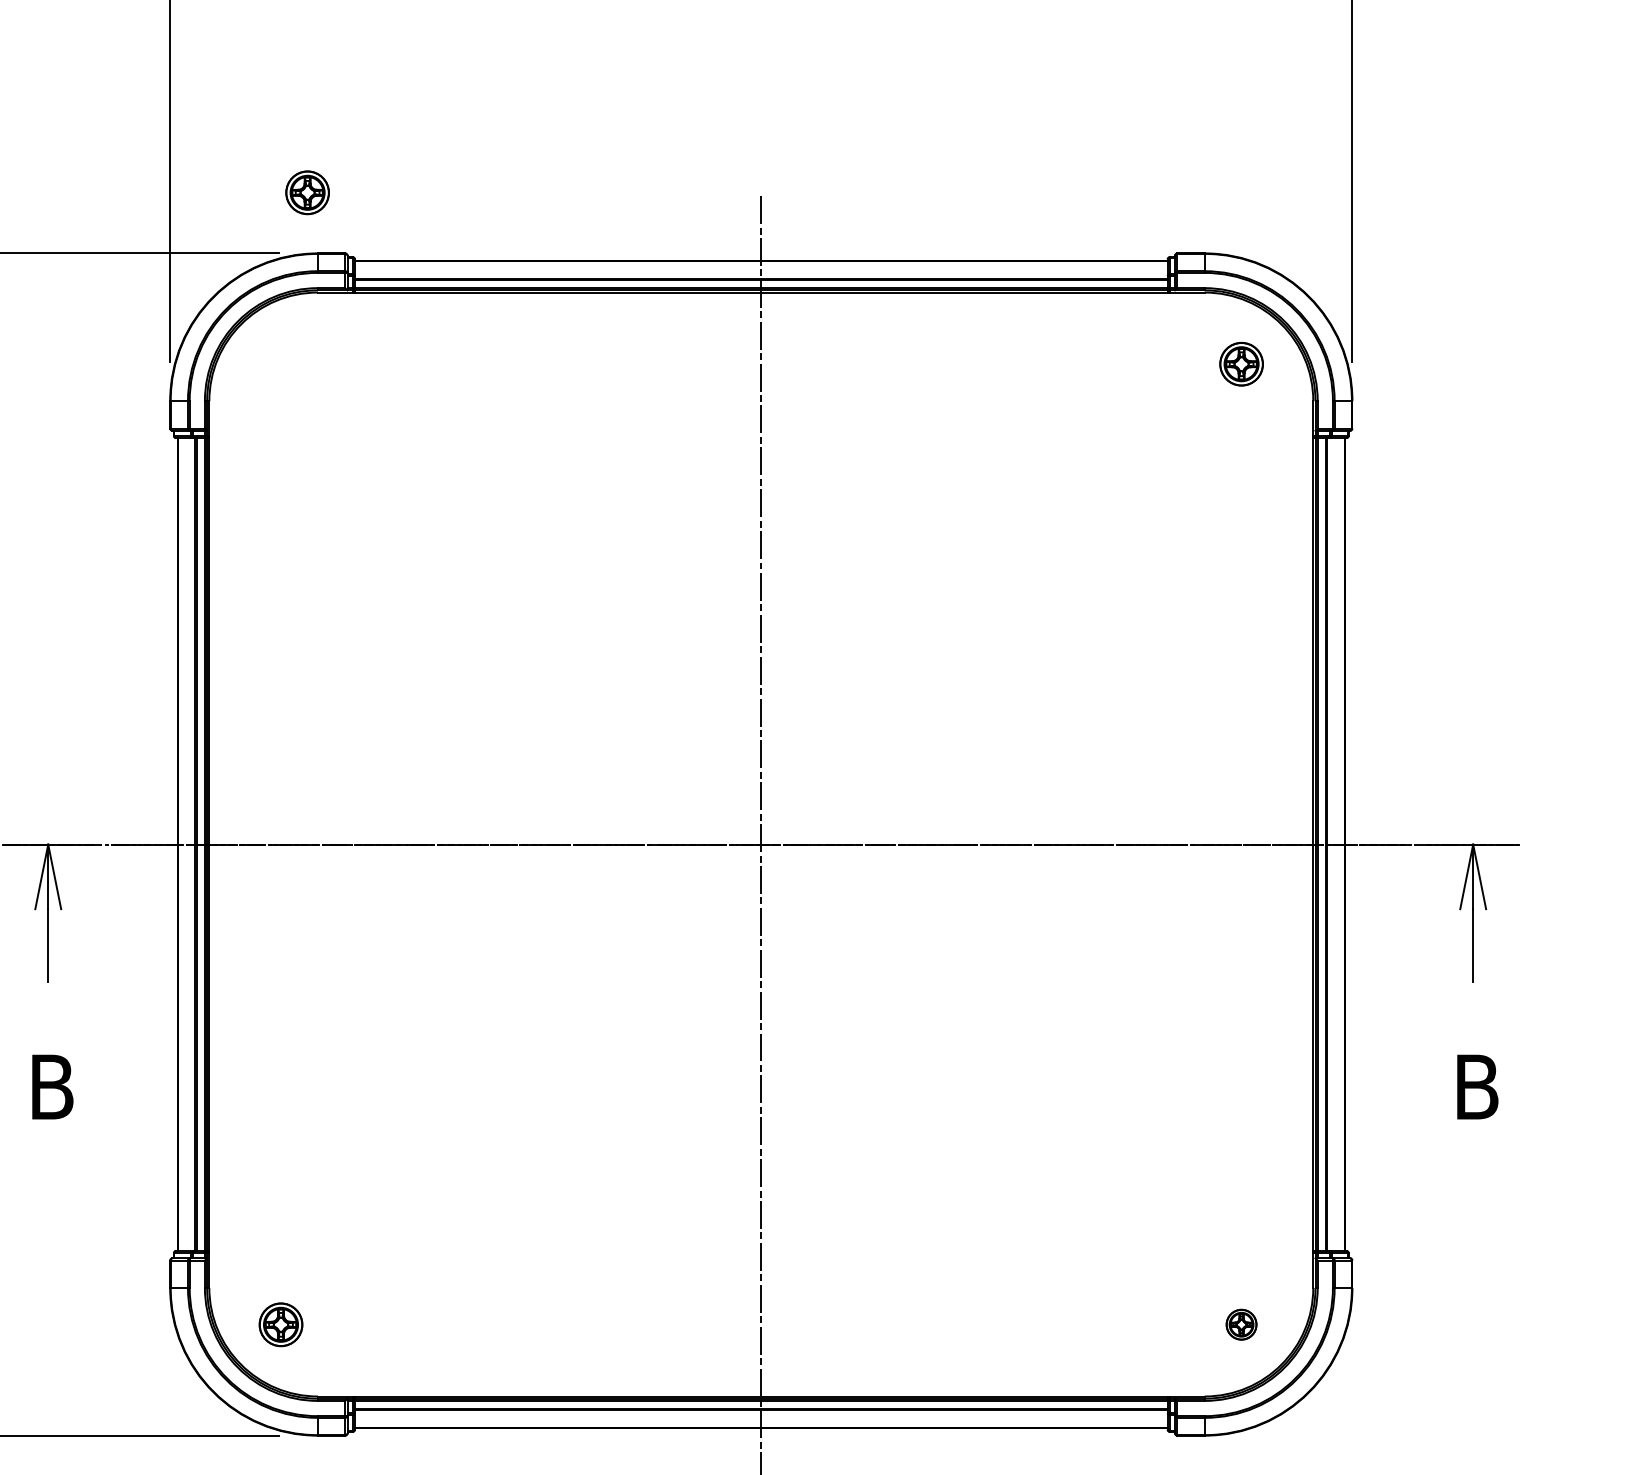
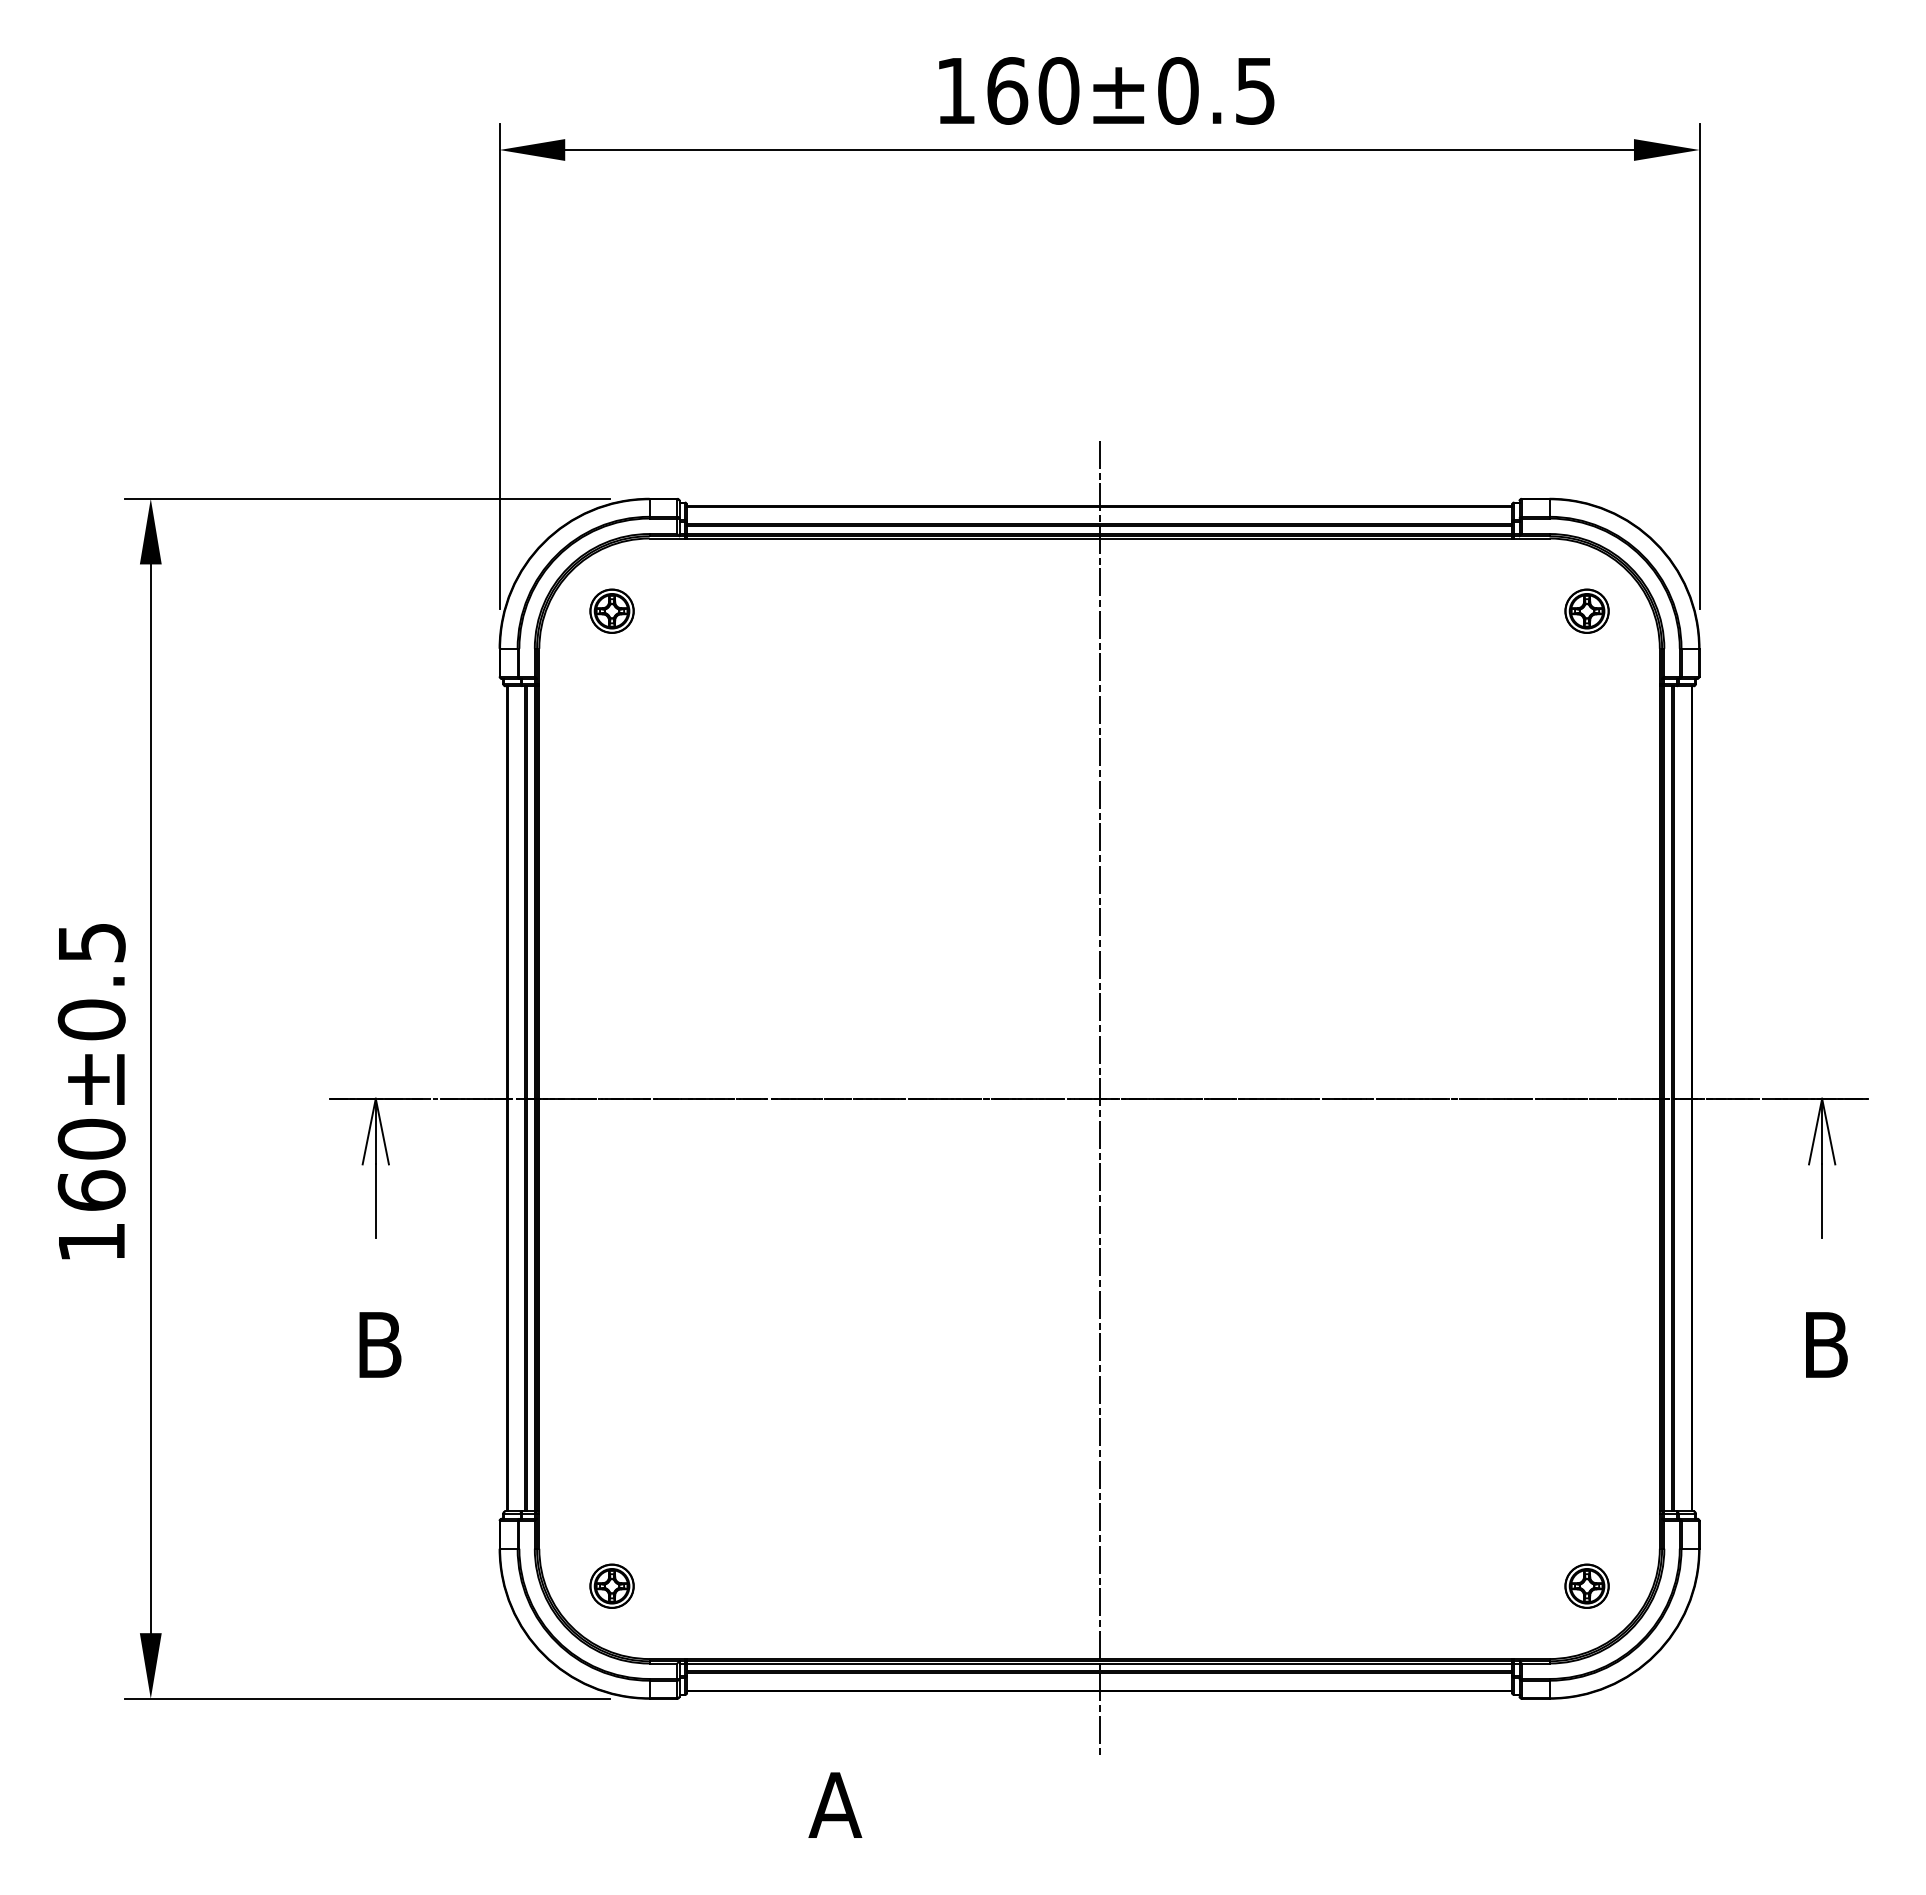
part: (307, 192) -> (611, 610), moved
part: (1241, 1324) -> (1586, 1585), size x1.43

